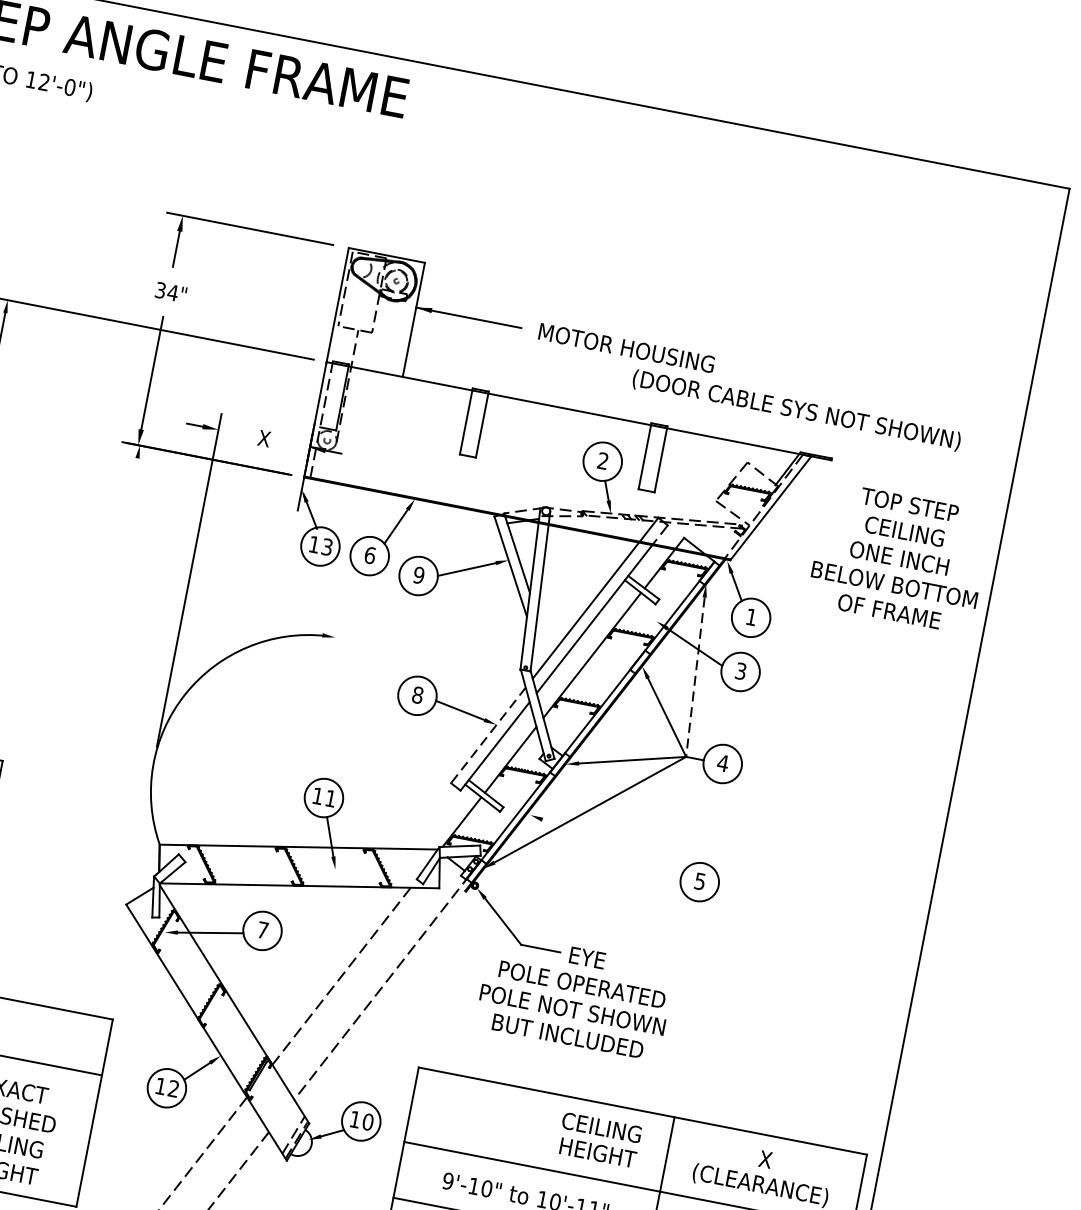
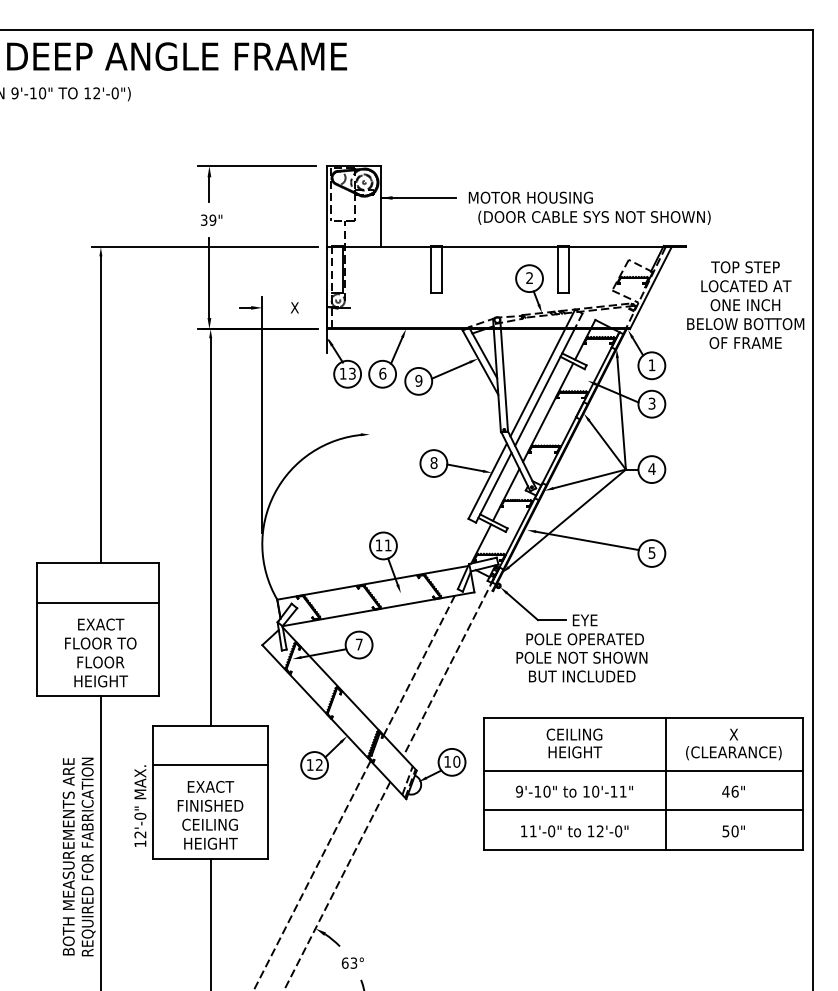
text: (172, 291) -> (212, 219), 34" -> 39"
text: (796, 410) -> (594, 217), moved
text: (906, 532) -> (746, 286), CEILING -> LOCATED AT
line: (695, 676) -> (621, 413), dashed -> solid
line: (84, 730) -> (210, 531), added
line: (488, 735) -> (487, 481), dashed -> solid
line: (612, 846) -> (587, 540), added
text: (599, 1140) -> (574, 743), moved

